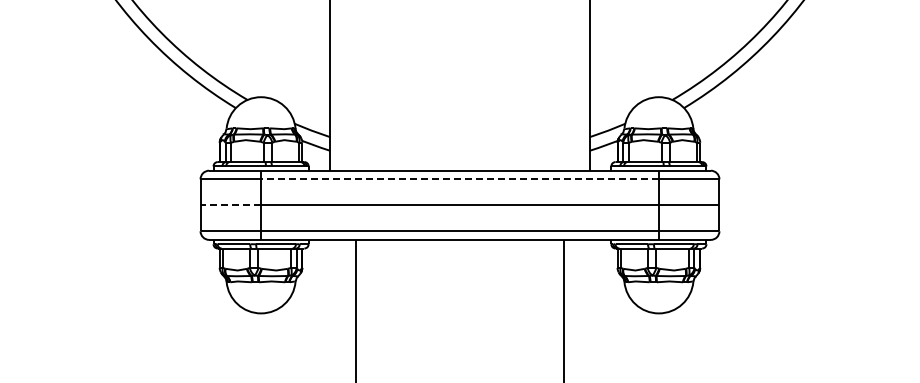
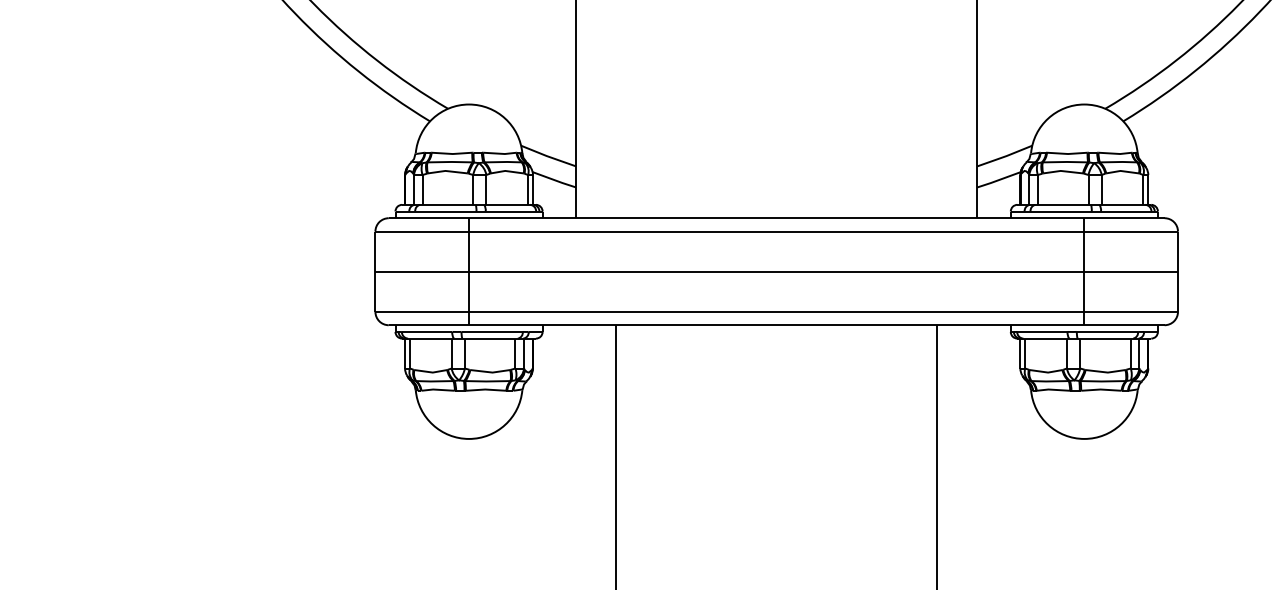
line: (460, 179) -> (777, 231), dashed -> solid
line: (230, 205) -> (421, 272), dashed -> solid

